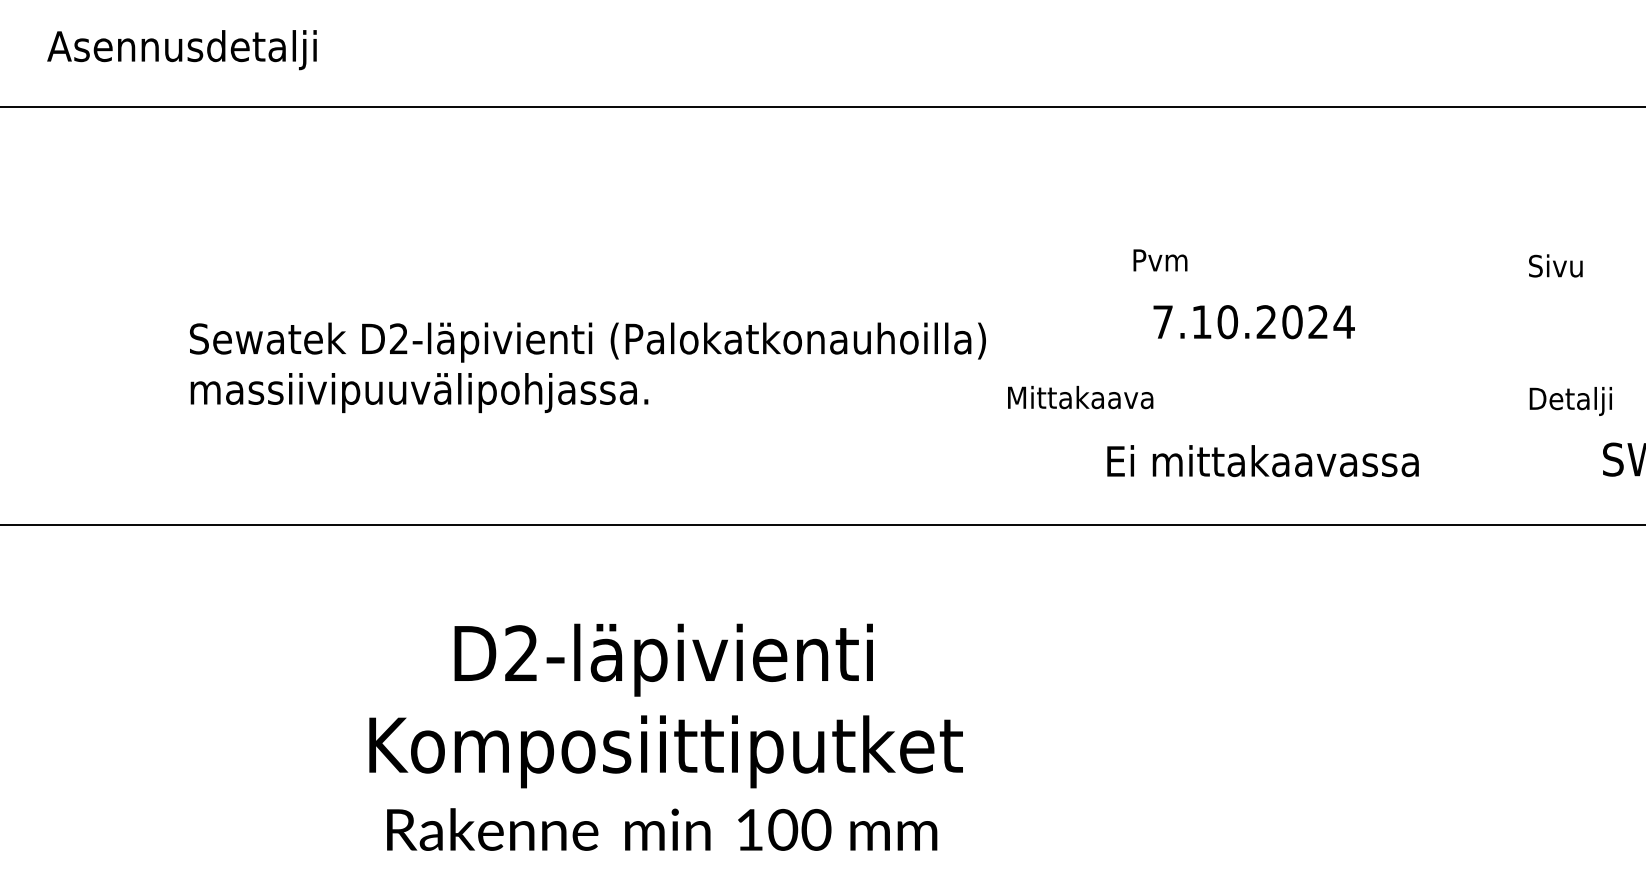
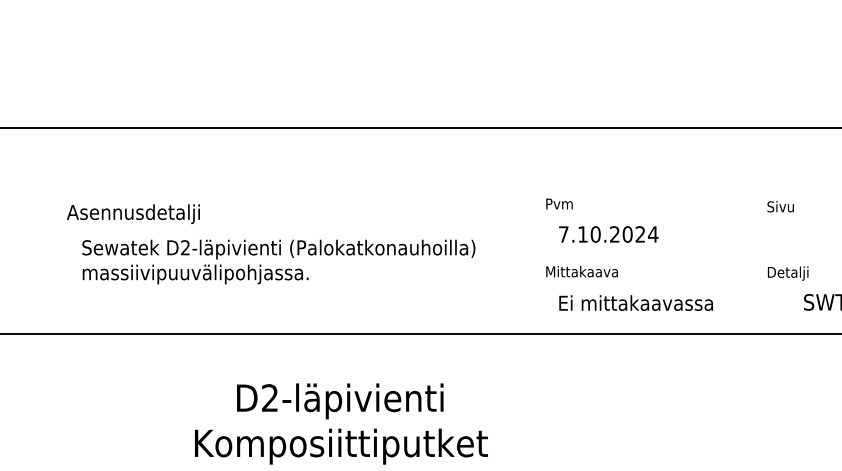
text: (182, 48) -> (133, 213), moved
text: (1160, 259) -> (559, 203), moved
text: (1253, 322) -> (608, 234), moved
text: (587, 366) -> (278, 261), moved
text: (1079, 397) -> (581, 271), moved

